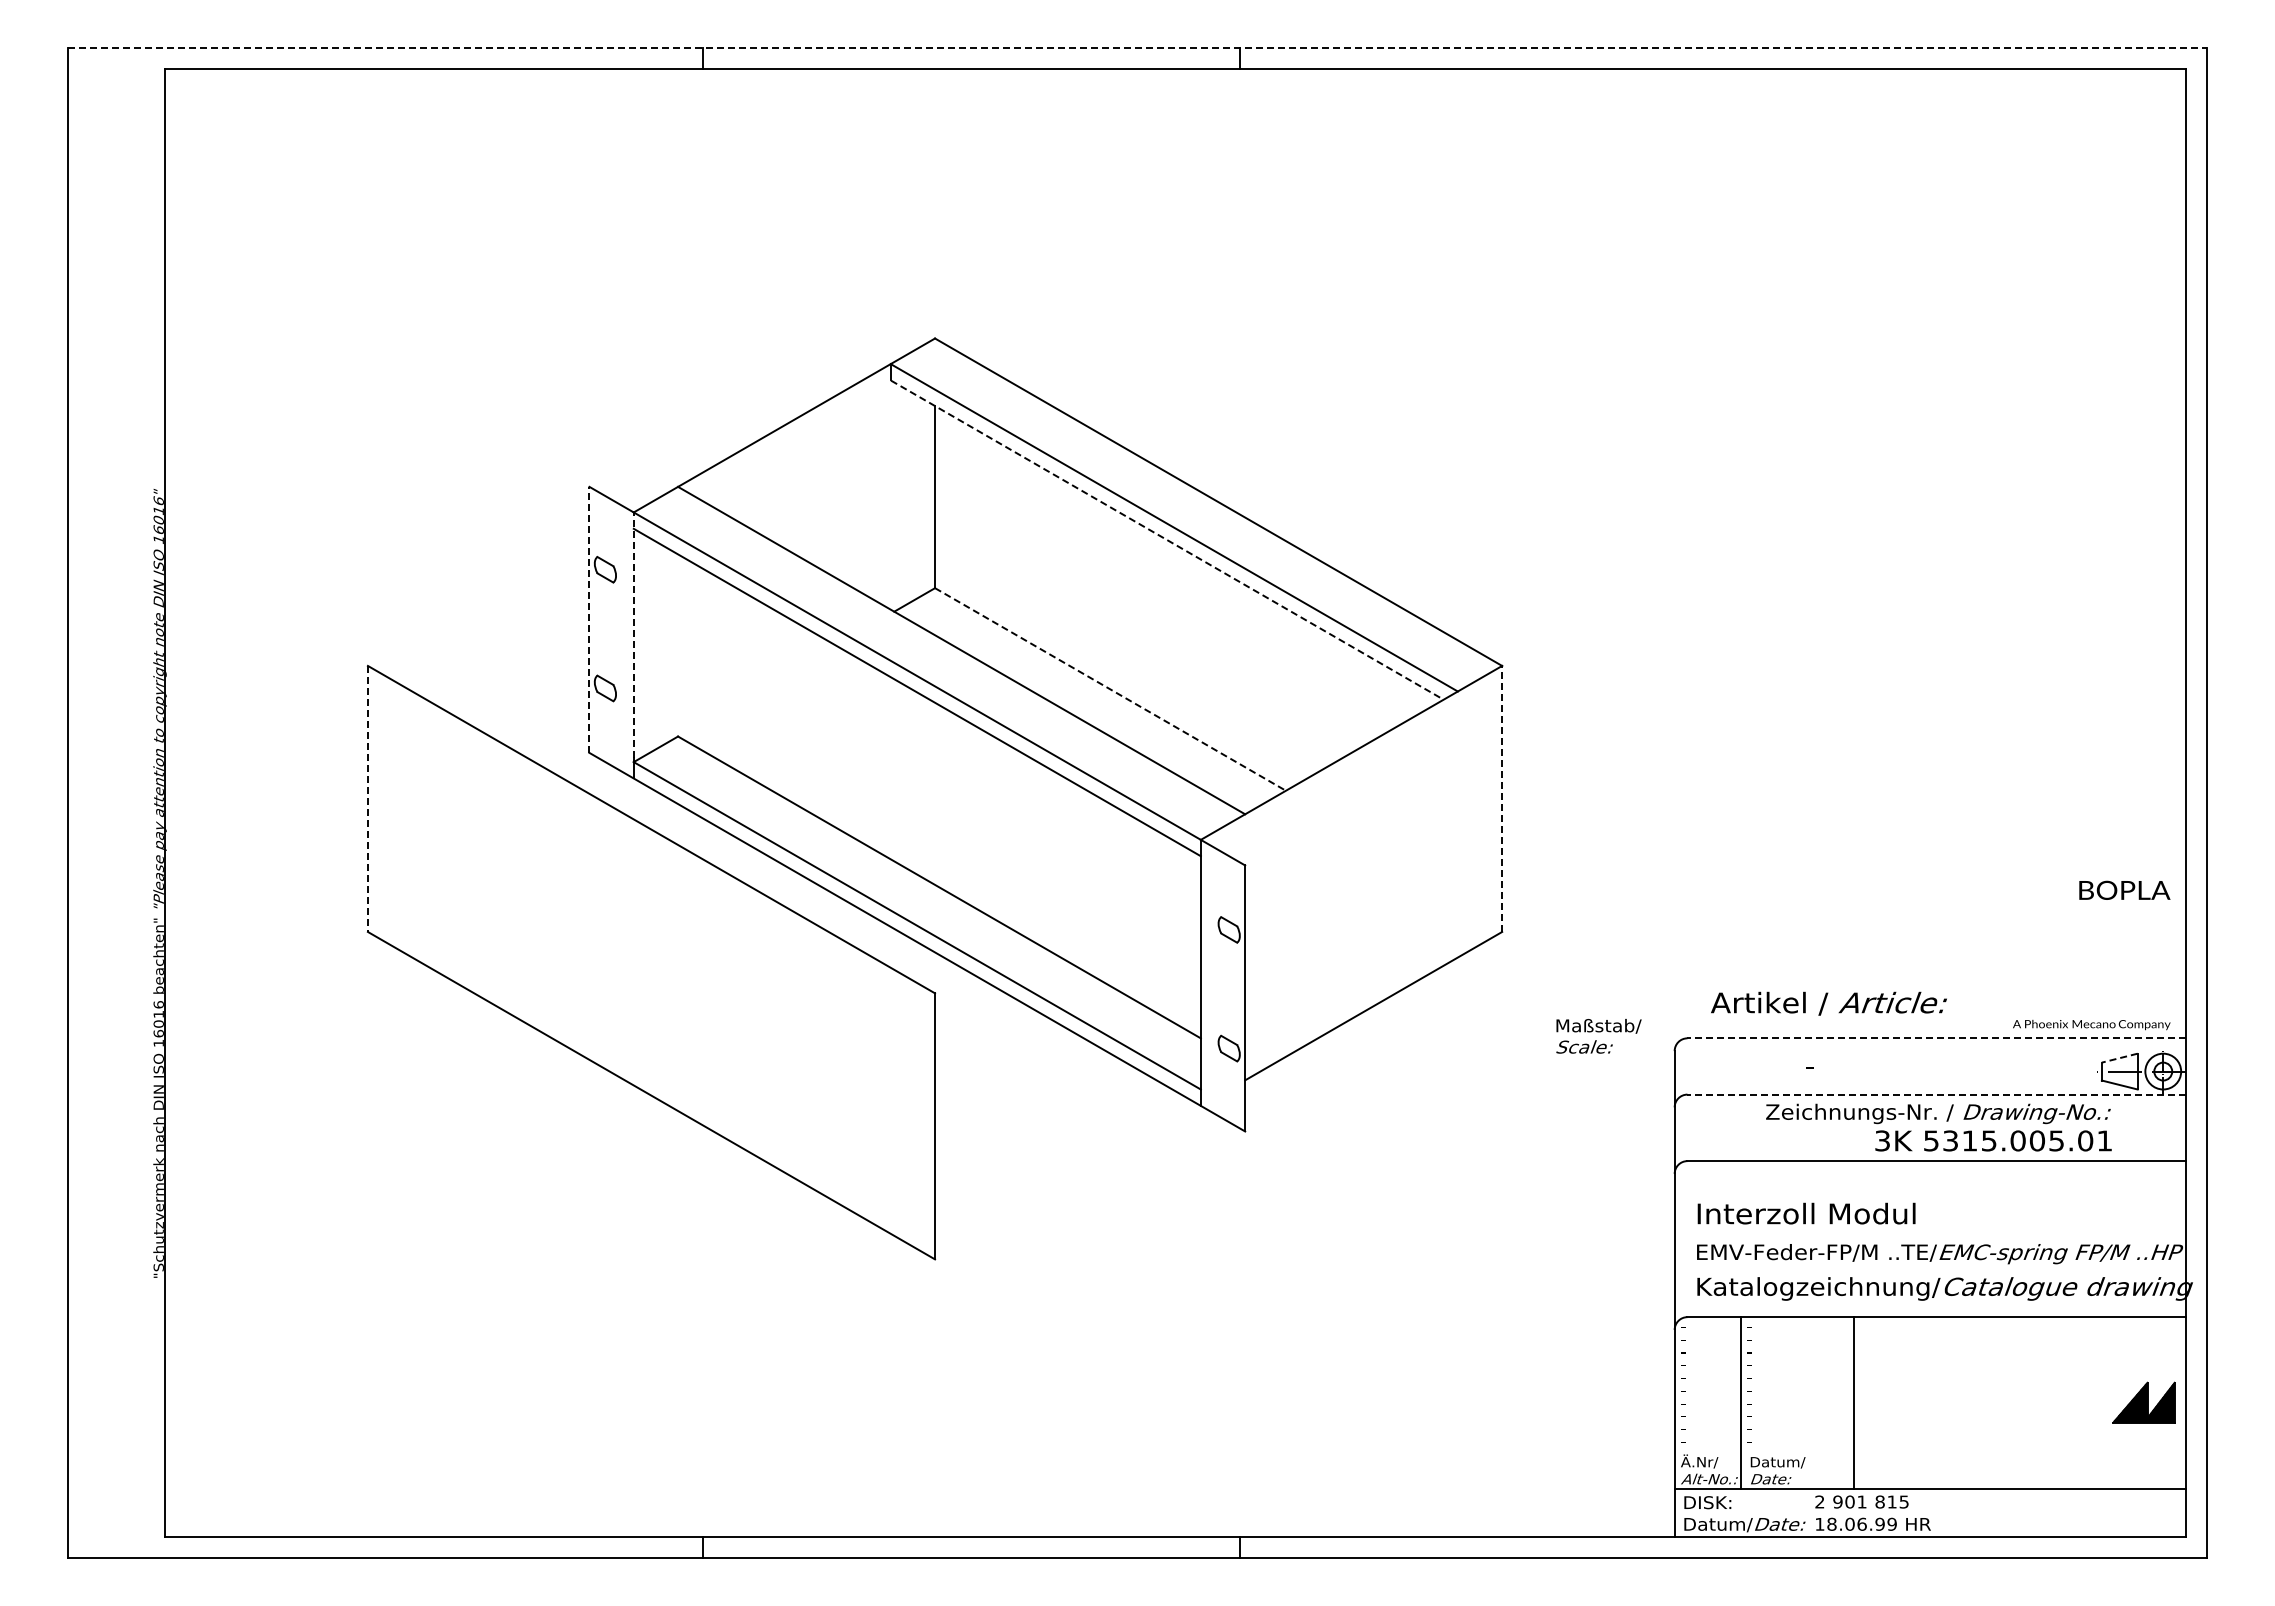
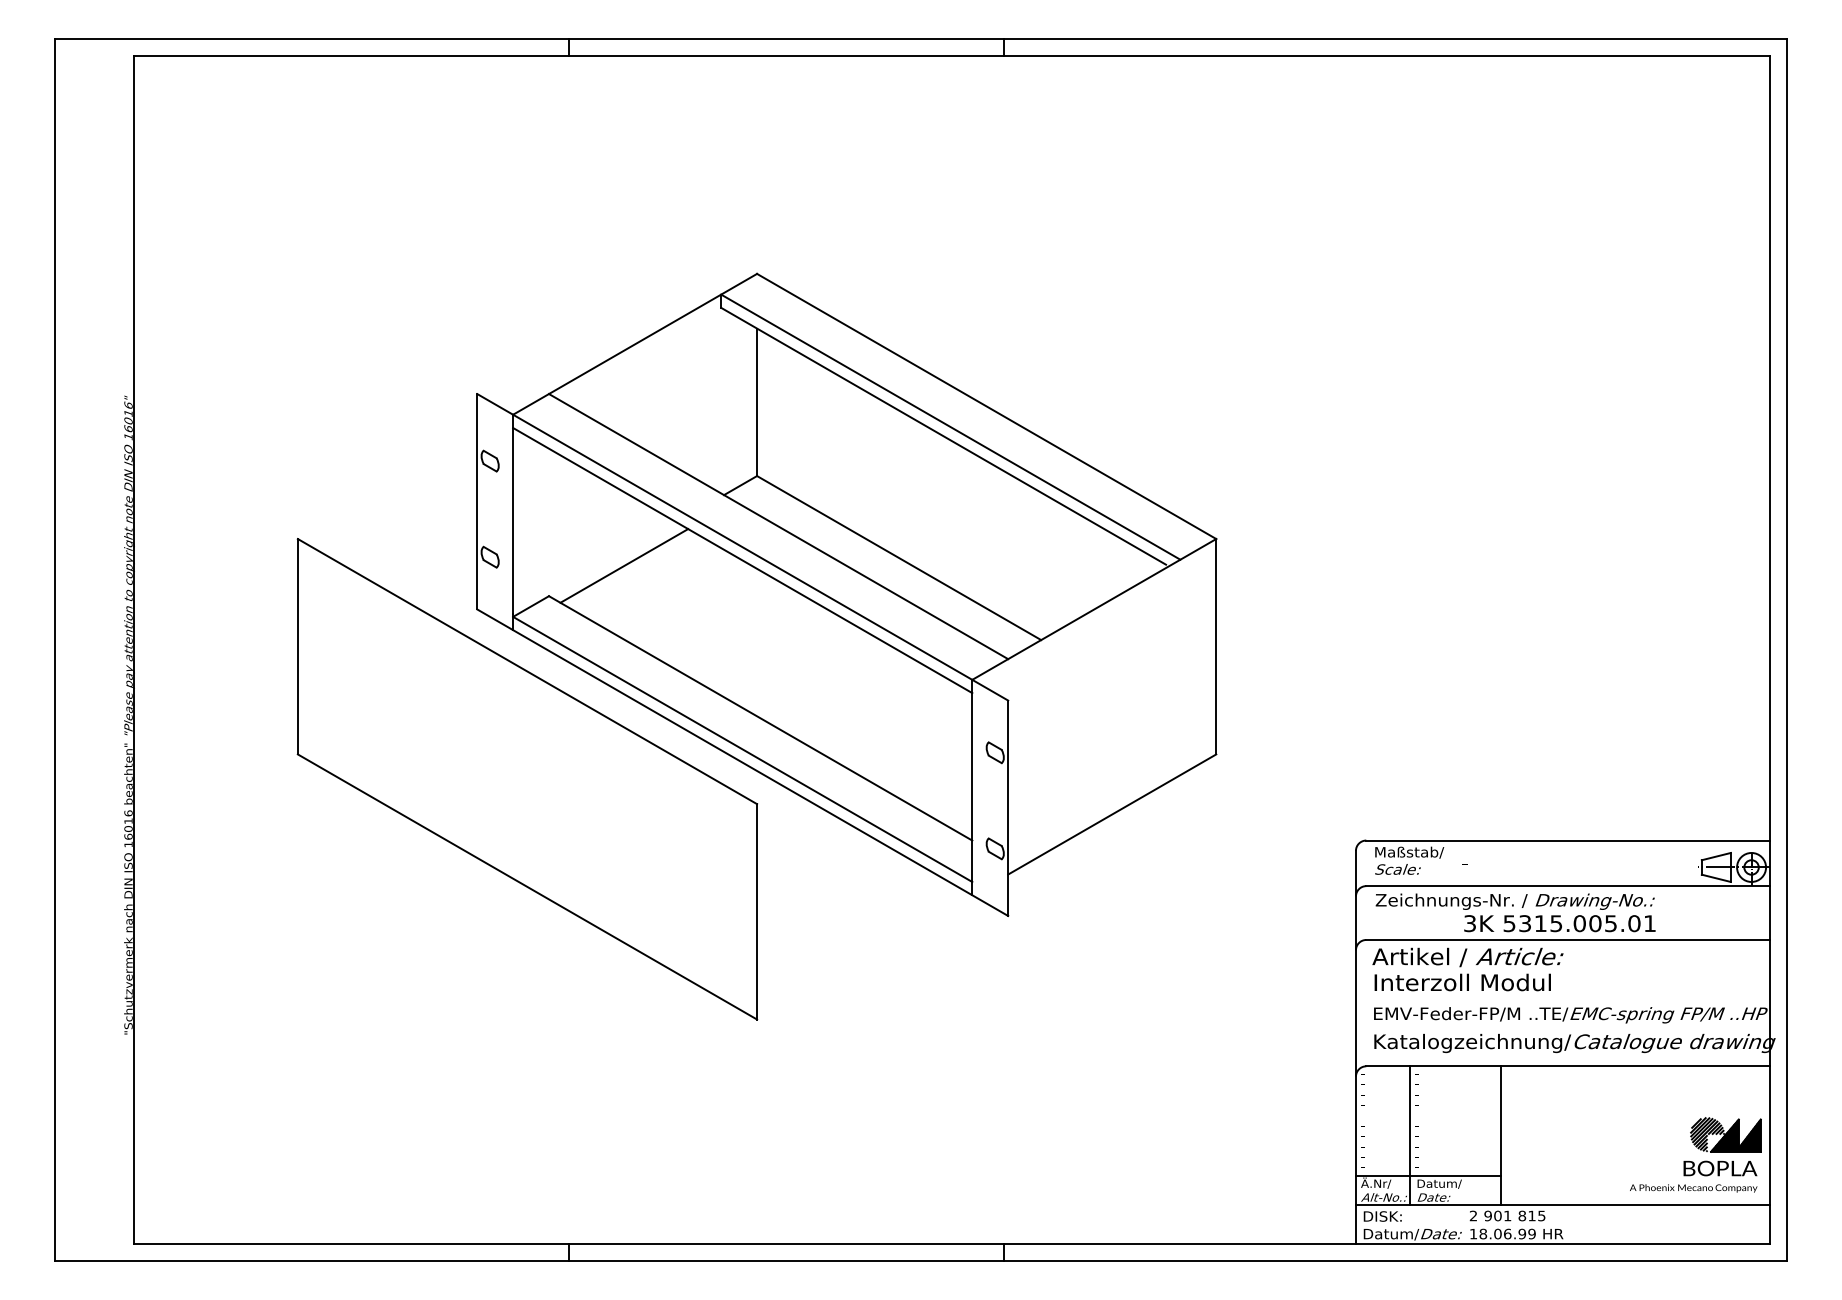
line: (1137, 48) -> (921, 39), dashed -> solid
line: (1165, 538) -> (943, 435), dashed -> solid
line: (589, 619) -> (477, 501), dashed -> solid
line: (633, 635) -> (512, 514), dashed -> solid
line: (1110, 689) -> (899, 558), dashed -> solid
line: (770, 698) -> (623, 565), added
line: (1502, 798) -> (1216, 646), dashed -> solid
line: (367, 799) -> (297, 647), dashed -> solid
text: (2124, 889) -> (1720, 1167), moved
text: (1828, 1003) -> (1467, 957), moved
text: (2091, 1025) -> (1693, 1188), moved
text: (1598, 1036) -> (1409, 860), moved
line: (1936, 1038) -> (1567, 840), dashed -> solid
line: (2119, 1058) -> (1716, 856), dashed -> solid
line: (1936, 1094) -> (1567, 886), dashed -> solid
text: (1938, 1127) -> (1515, 912), moved
hatch: (2108, 1401) -> (1707, 1134), added
line: (1763, 1452) -> (1427, 1175), added

